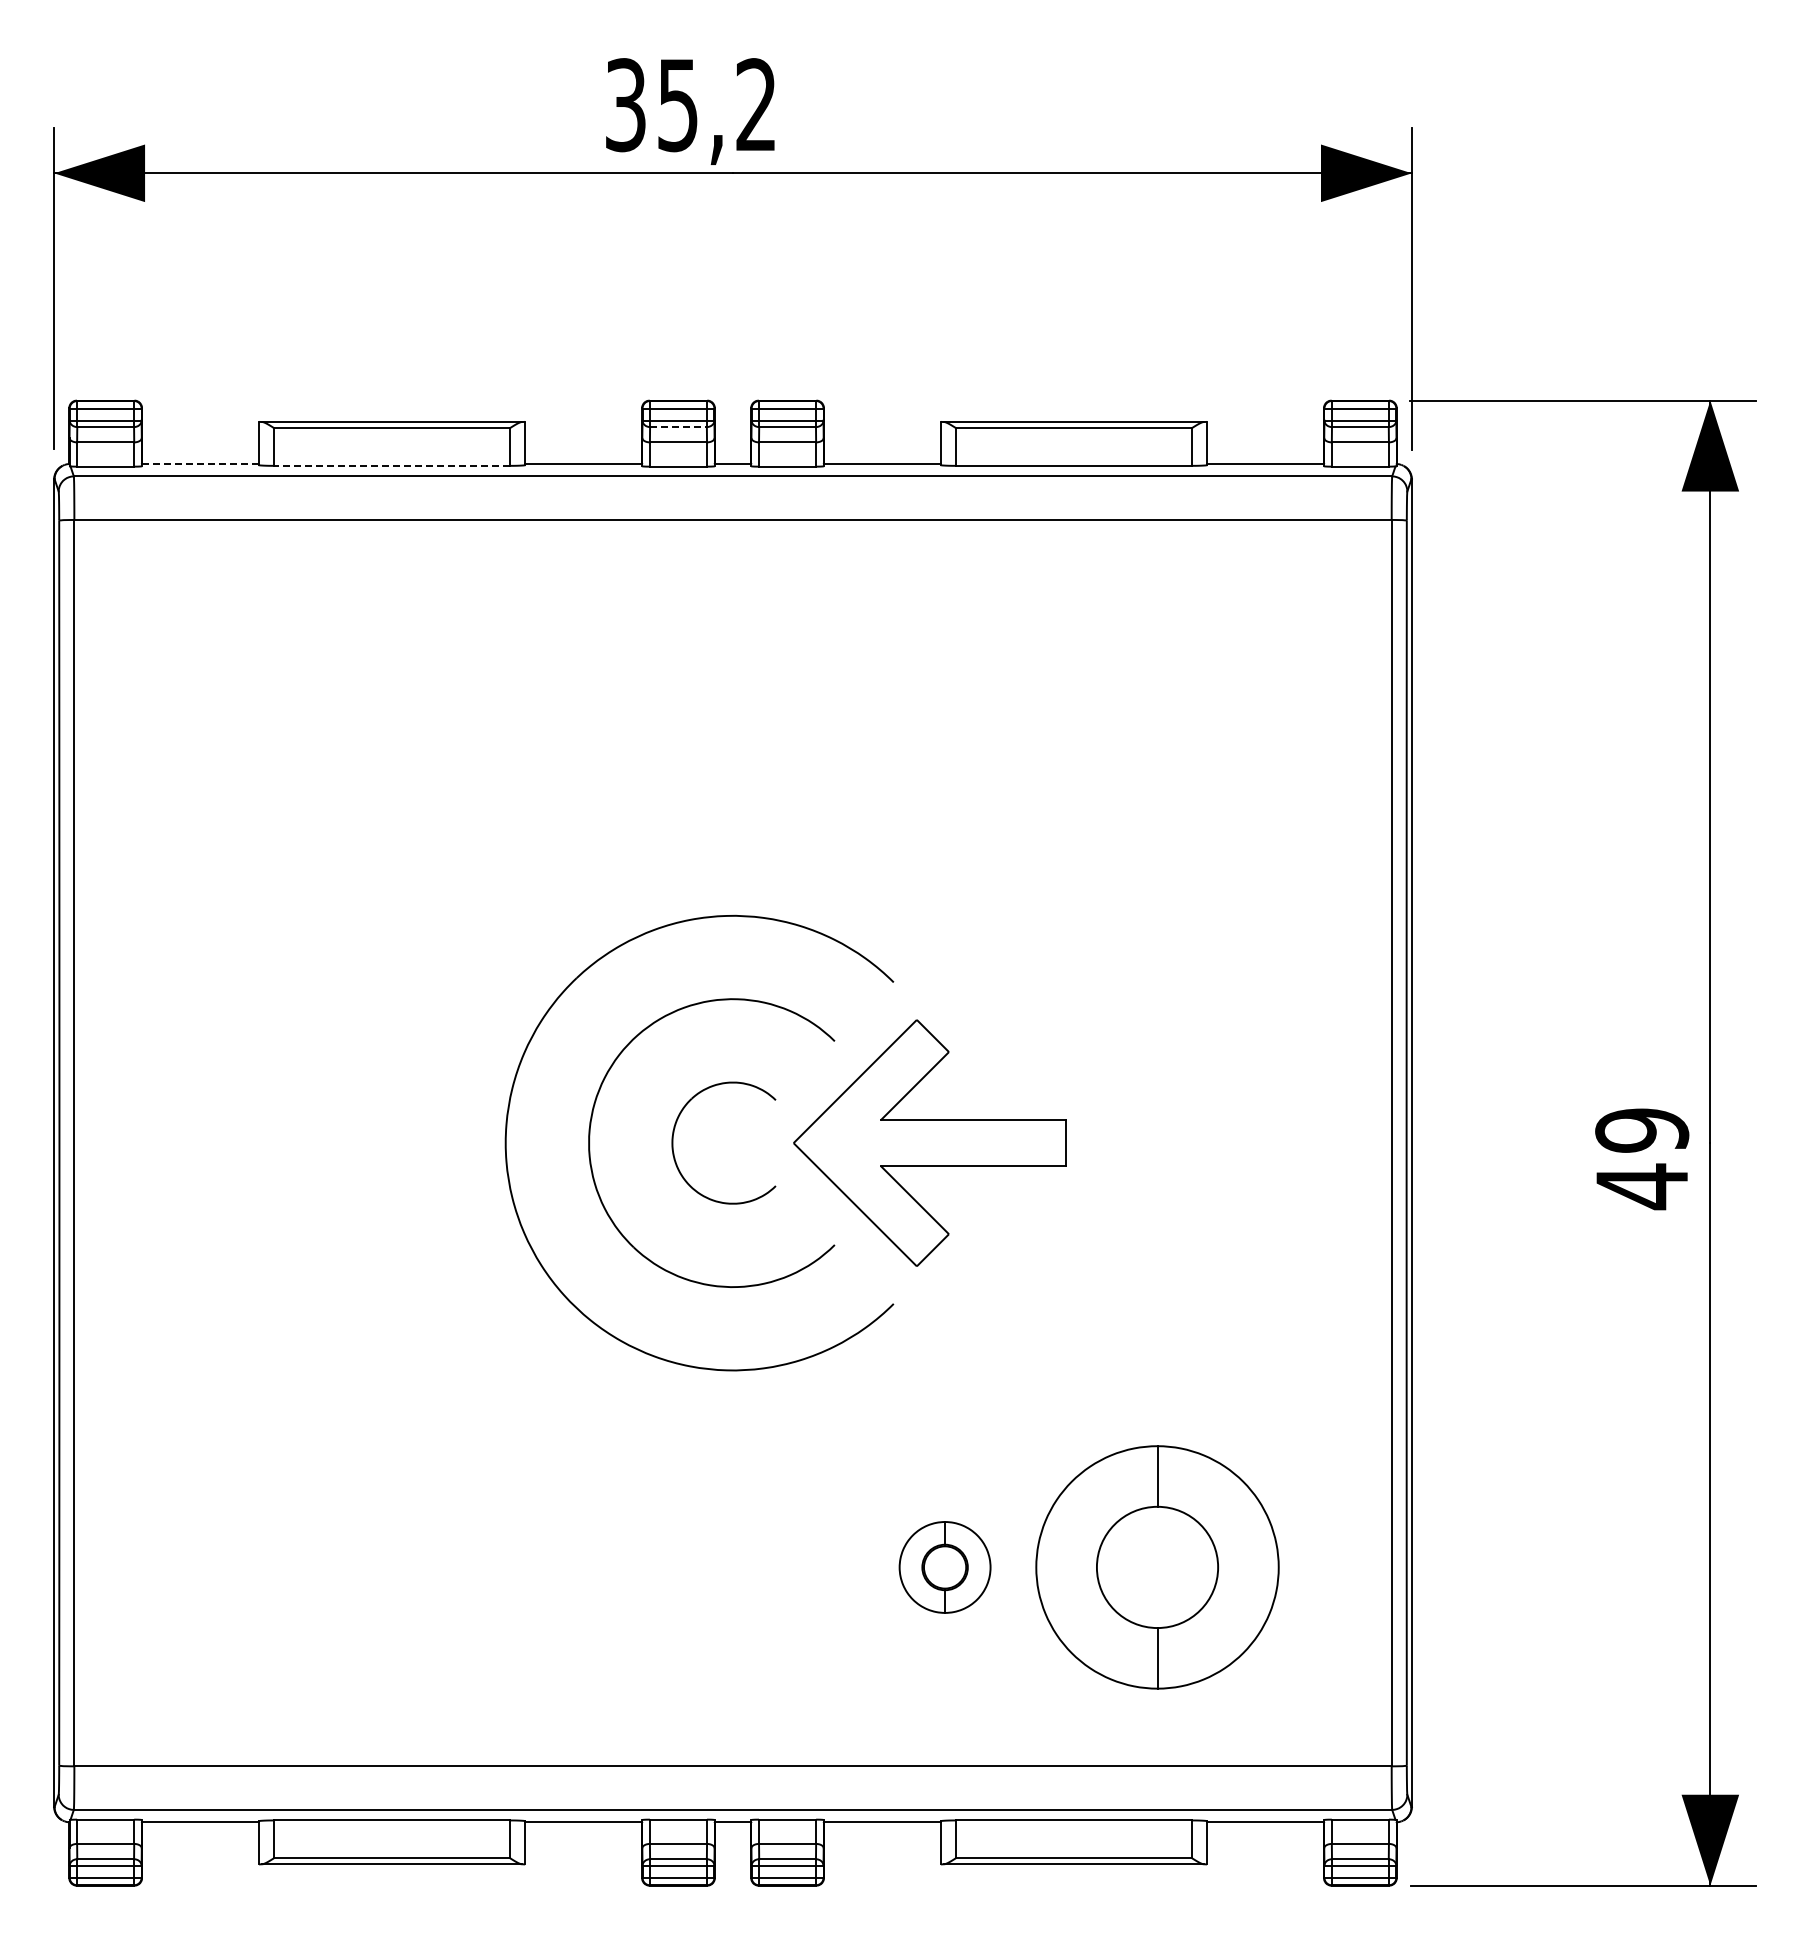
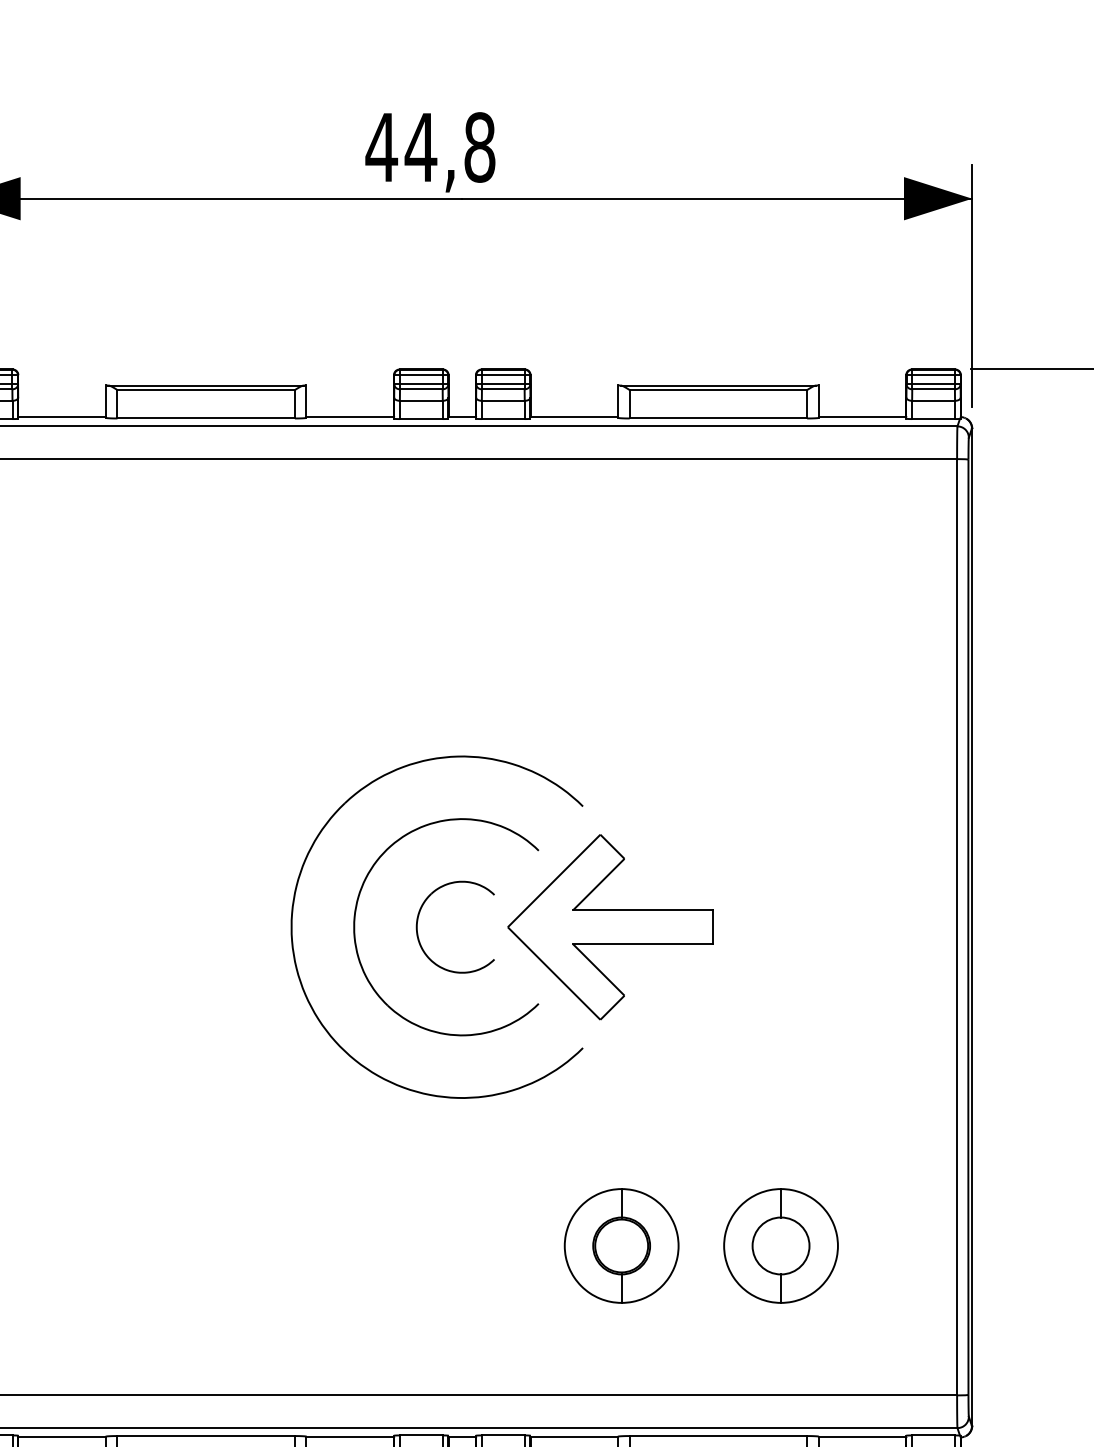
text: (690, 105) -> (430, 147), 35,2 -> 44,8
line: (678, 427) -> (421, 389), dashed -> solid
line: (199, 464) -> (61, 417), dashed -> solid
line: (391, 465) -> (205, 418), dashed -> solid
part: (944, 1567) -> (621, 1246), size x1.67
part: (1156, 1567) -> (780, 1246), size x0.62

